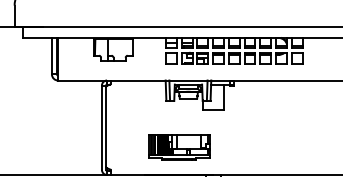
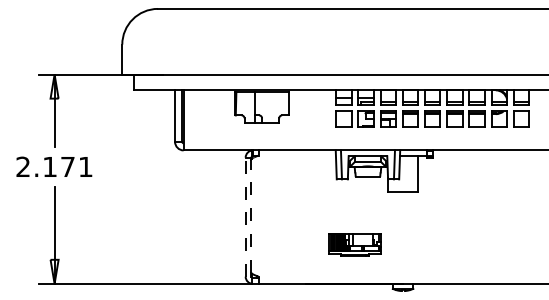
line: (106, 126) -> (251, 215), solid -> dashed
line: (101, 127) -> (245, 217), solid -> dashed
part: (178, 147) -> (354, 244), size x0.6

